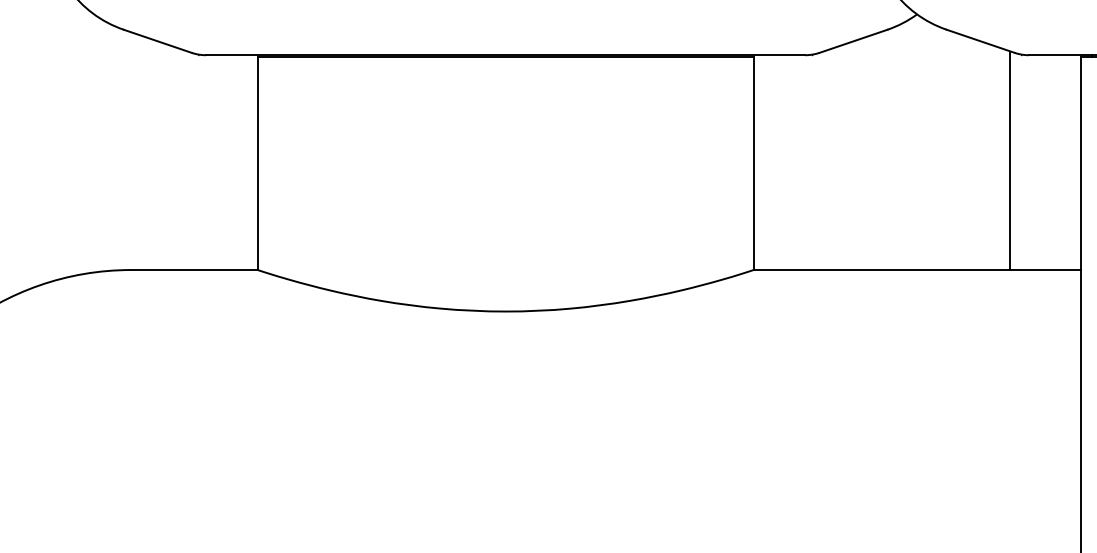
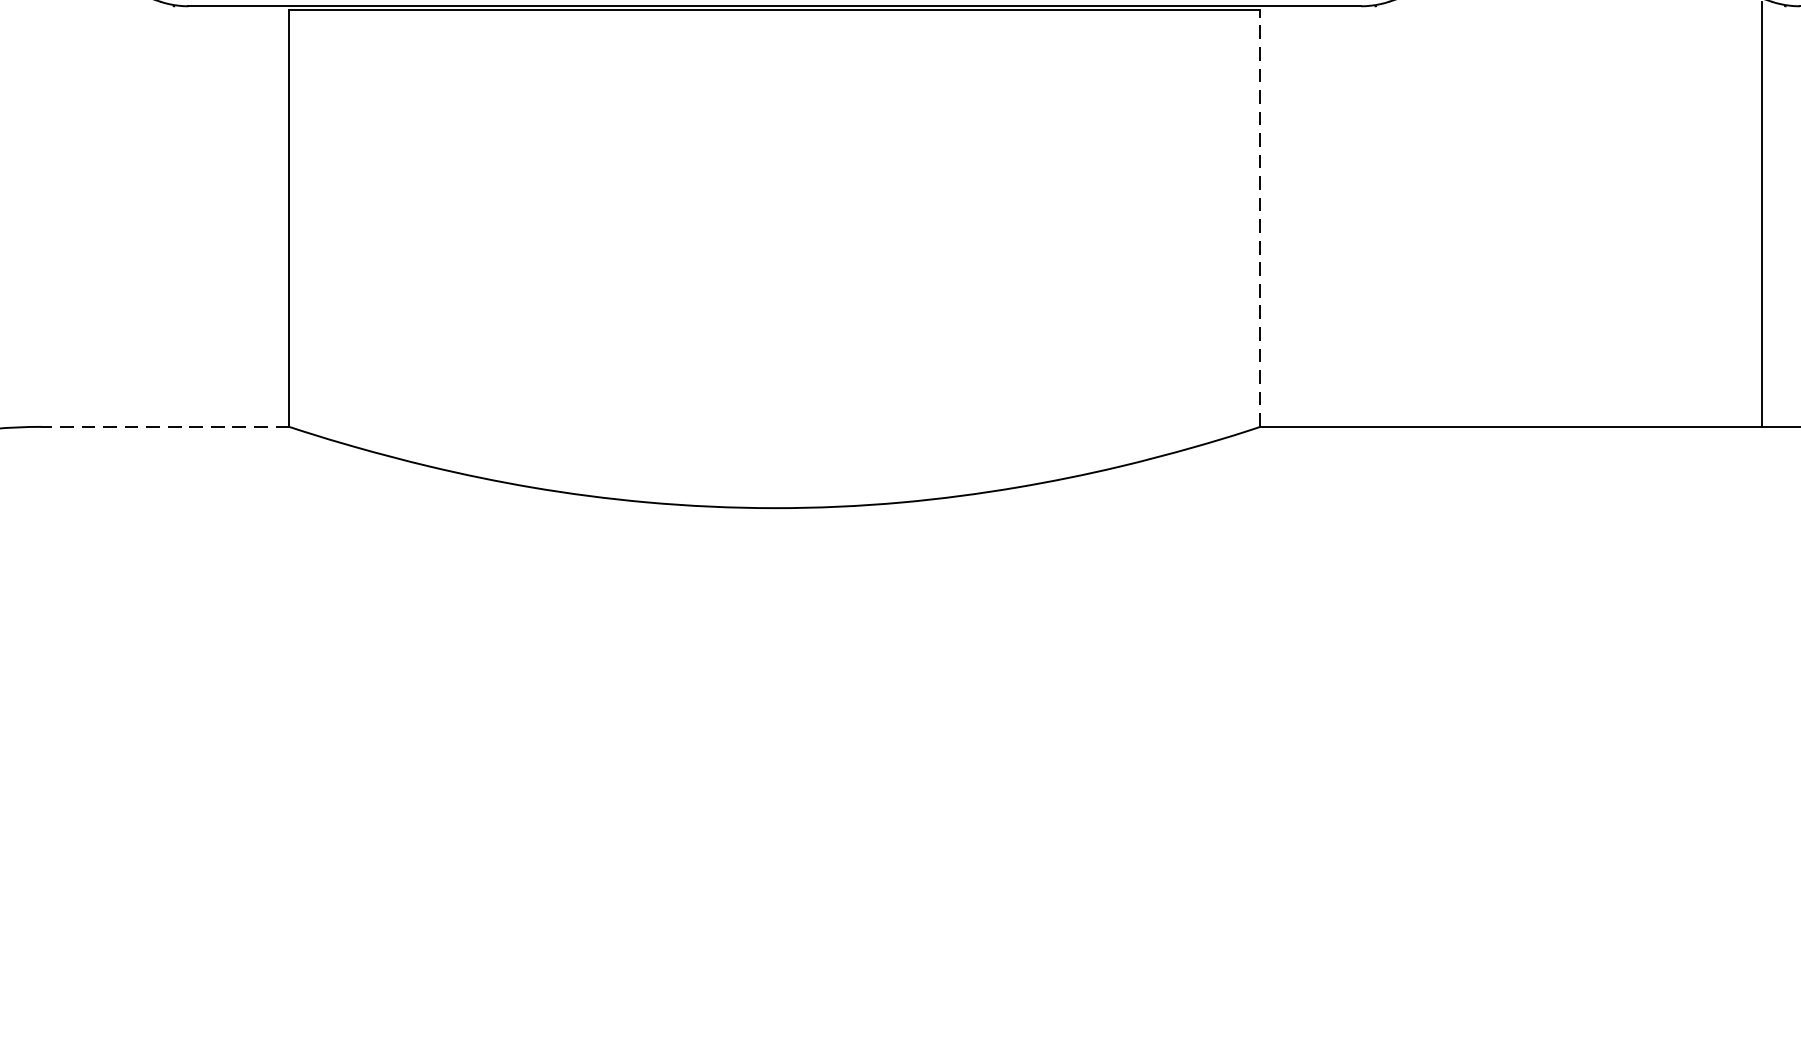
line: (753, 163) -> (1260, 218), solid -> dashed
line: (193, 270) -> (163, 427), solid -> dashed

